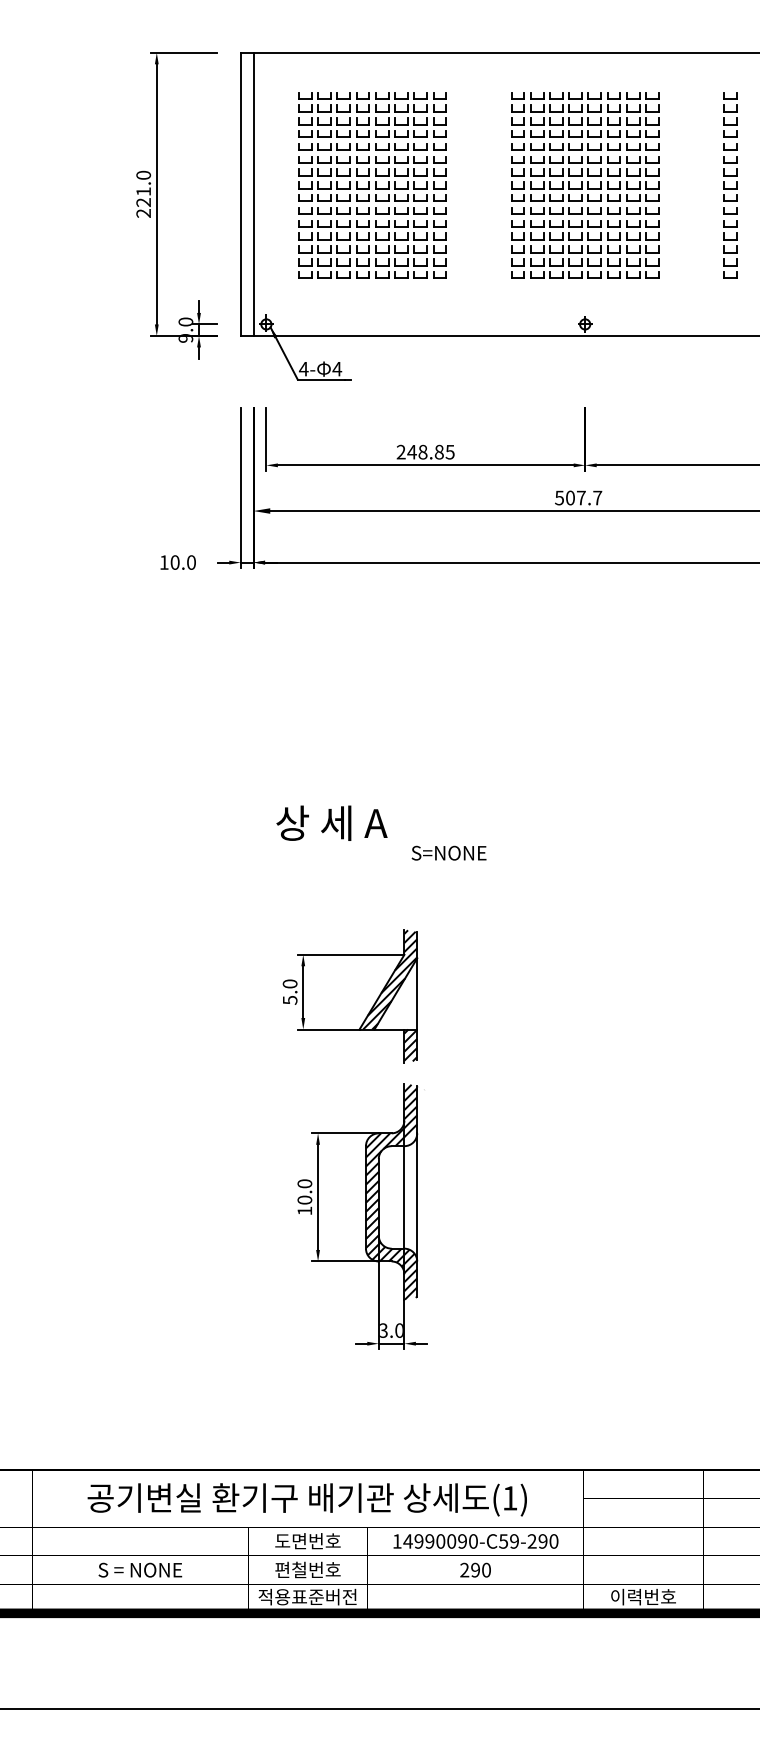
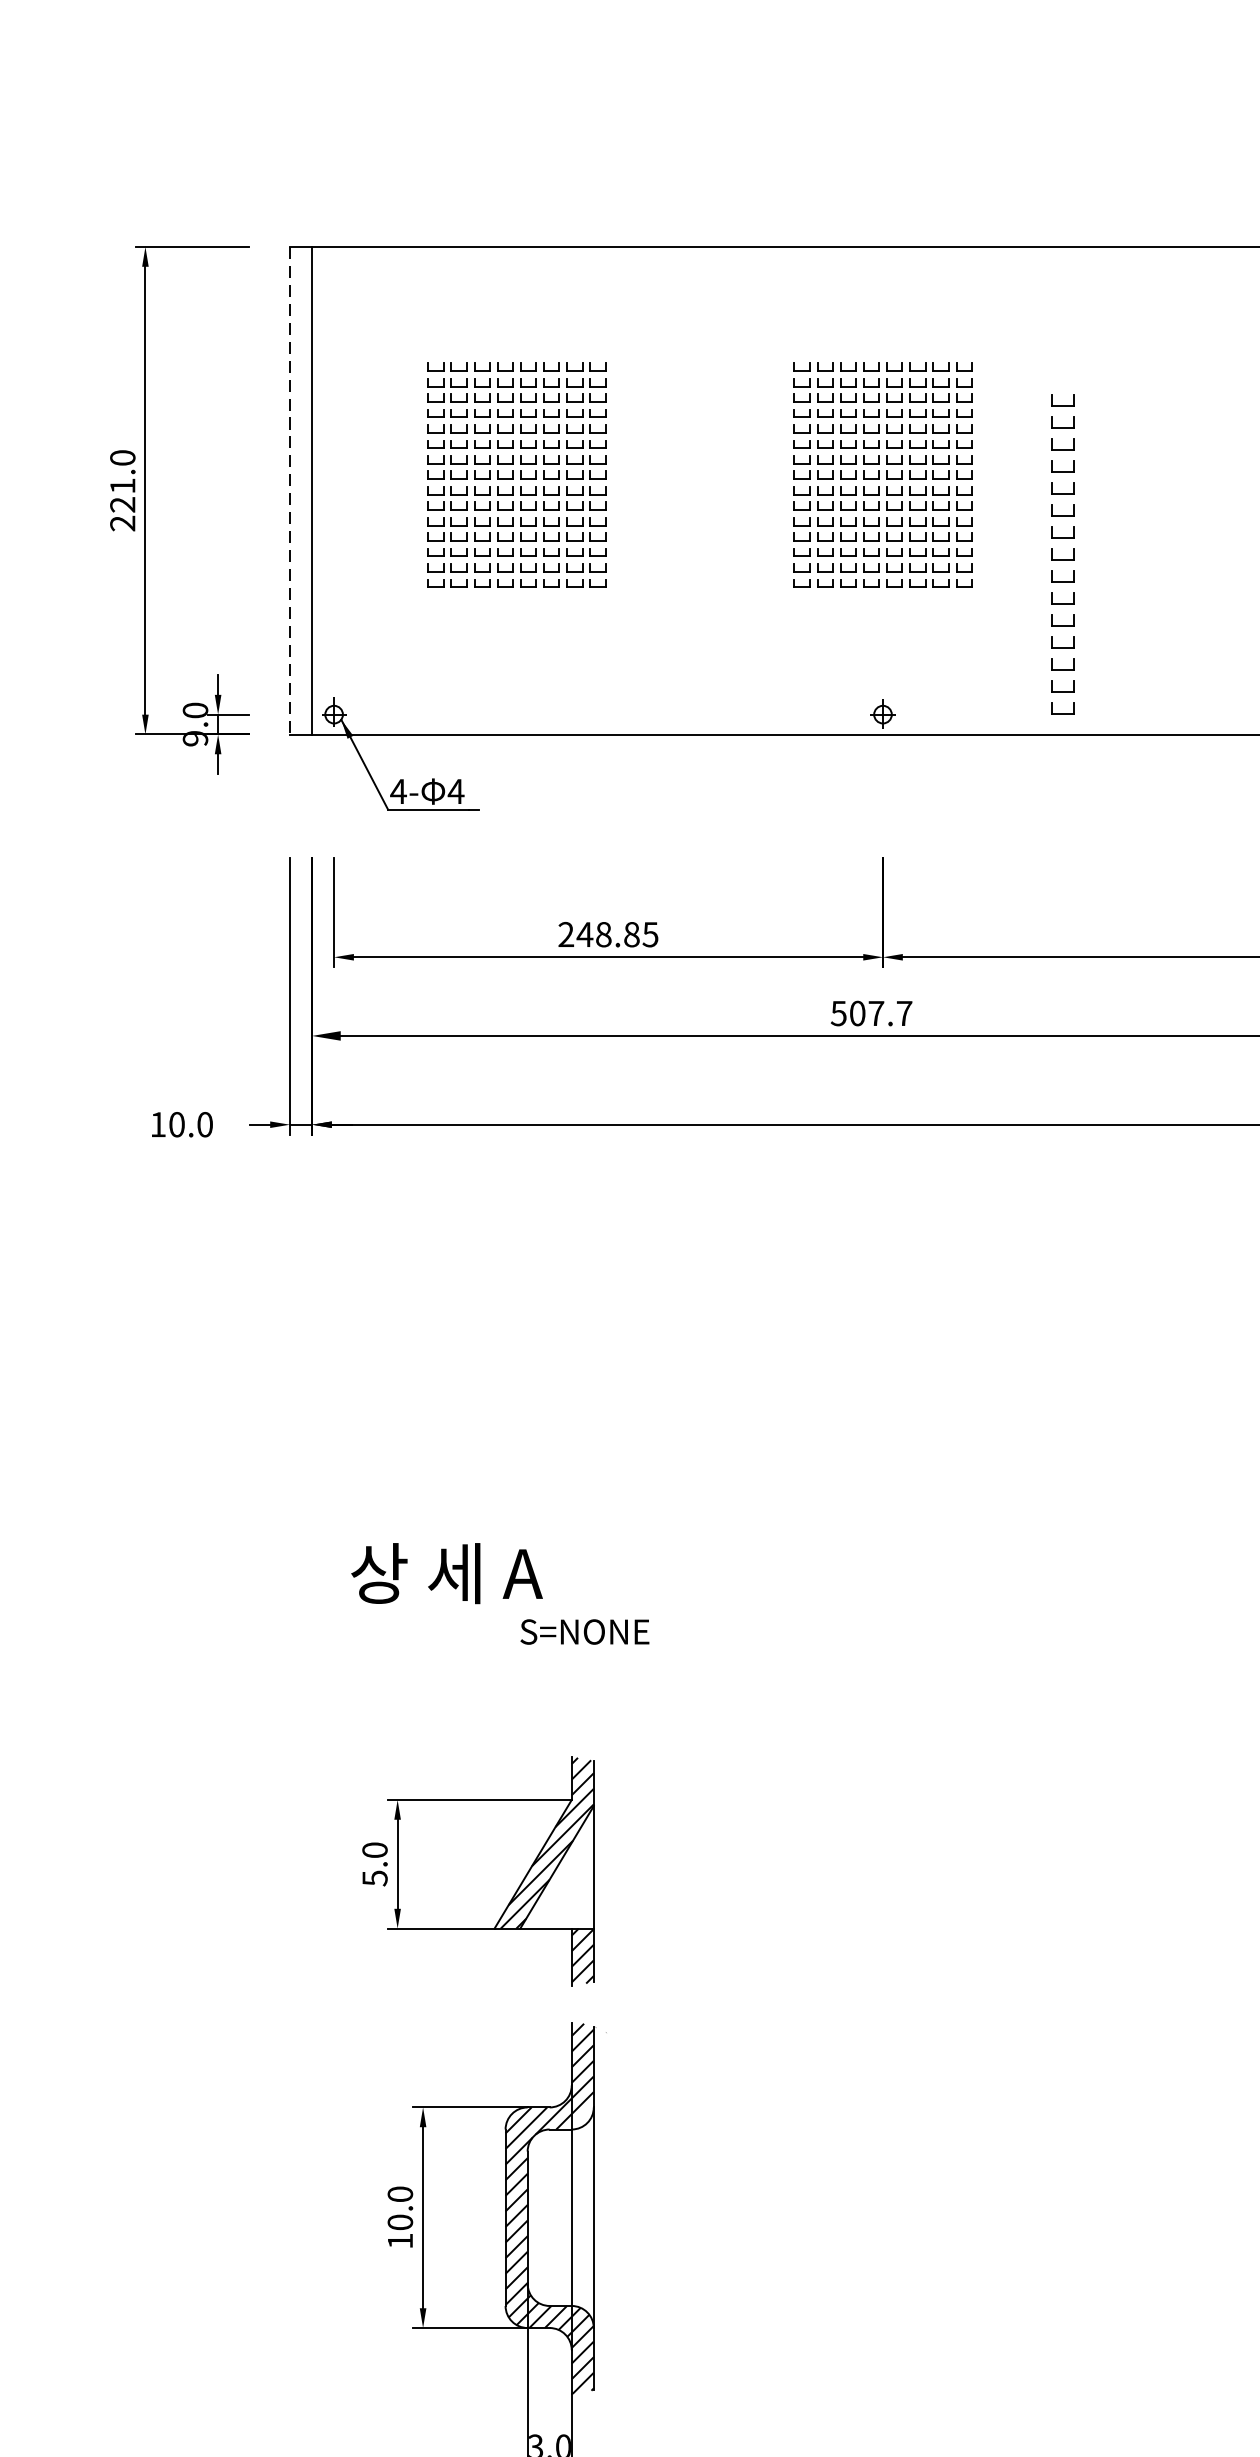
part: (372, 185) -> (516, 475), size x0.7
part: (585, 185) -> (883, 475), size x0.7
part: (730, 185) -> (1062, 554), moved
line: (240, 194) -> (289, 490), solid -> dashed
text: (448, 852) -> (583, 1630), moved

